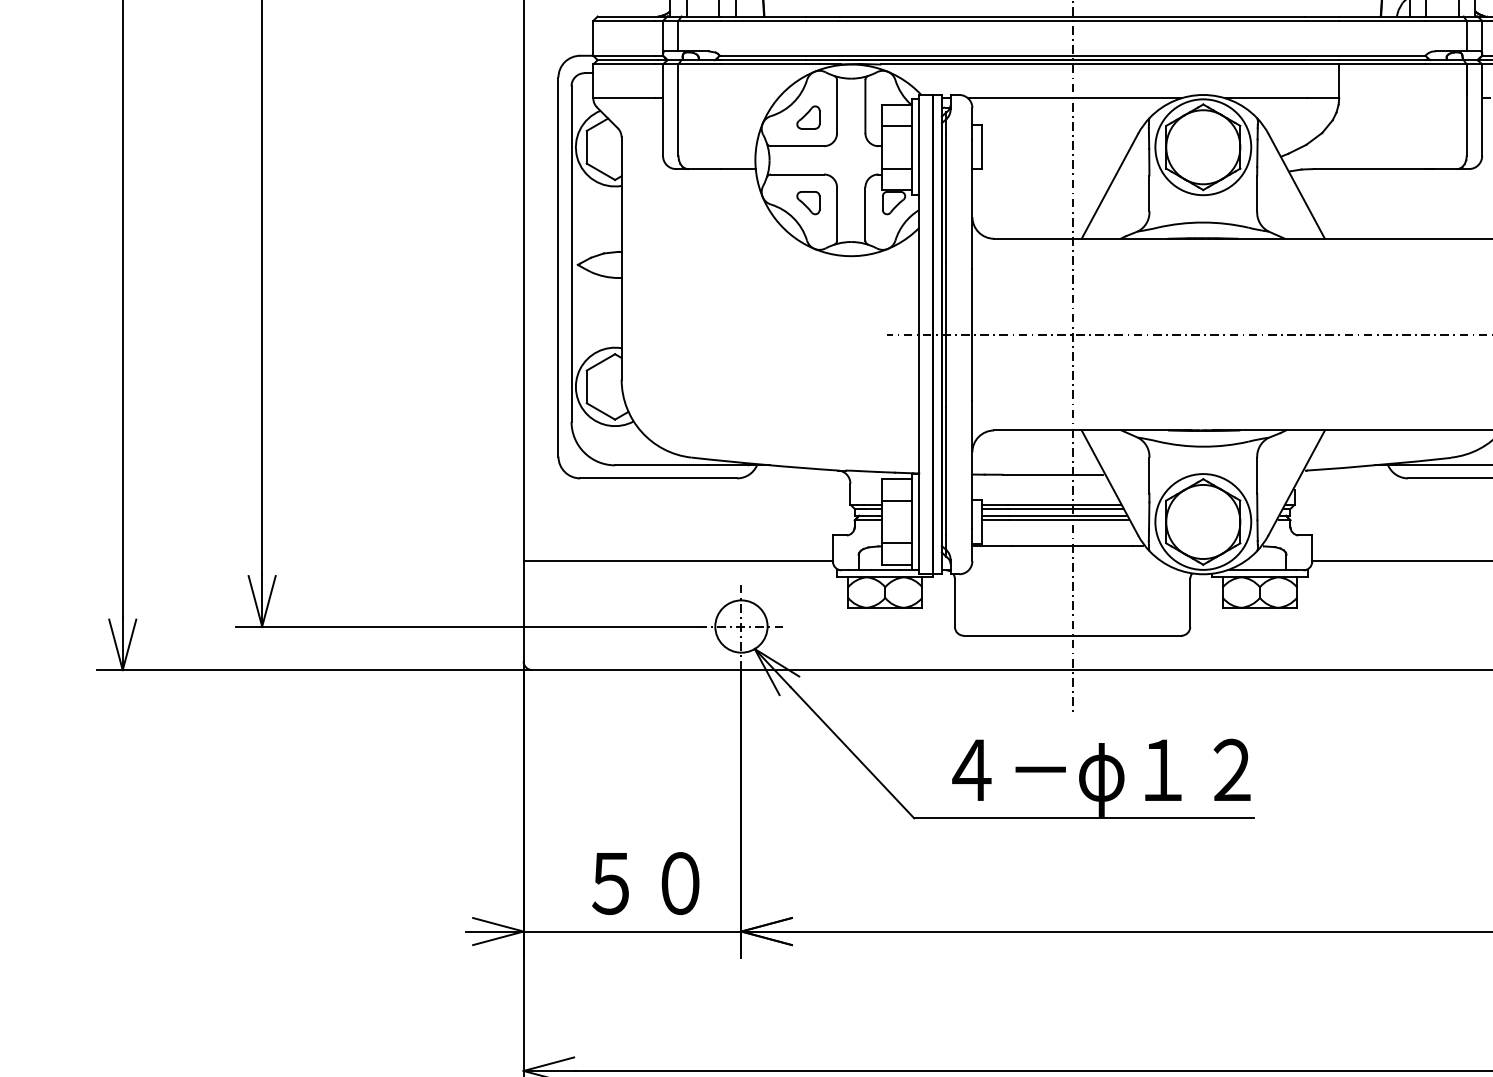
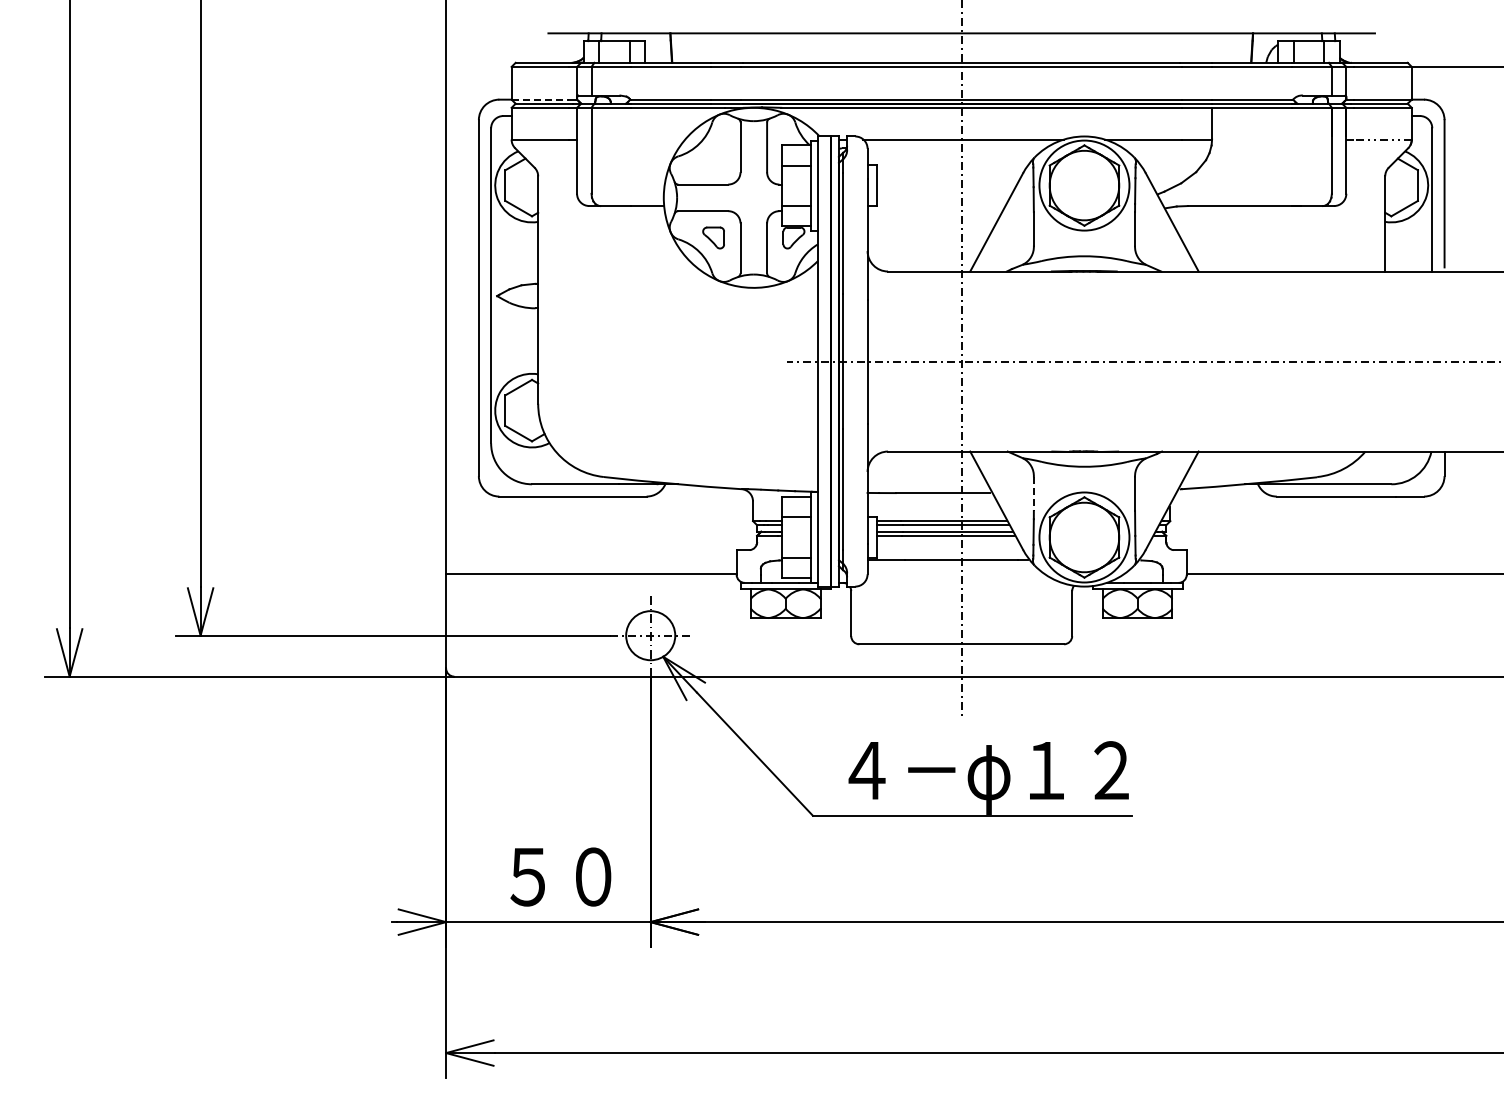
line: (624, 55) -> (540, 99), solid -> dashed
part: (808, 117) -> (713, 157), removed
line: (1149, 476) -> (1033, 494), solid -> dashed

